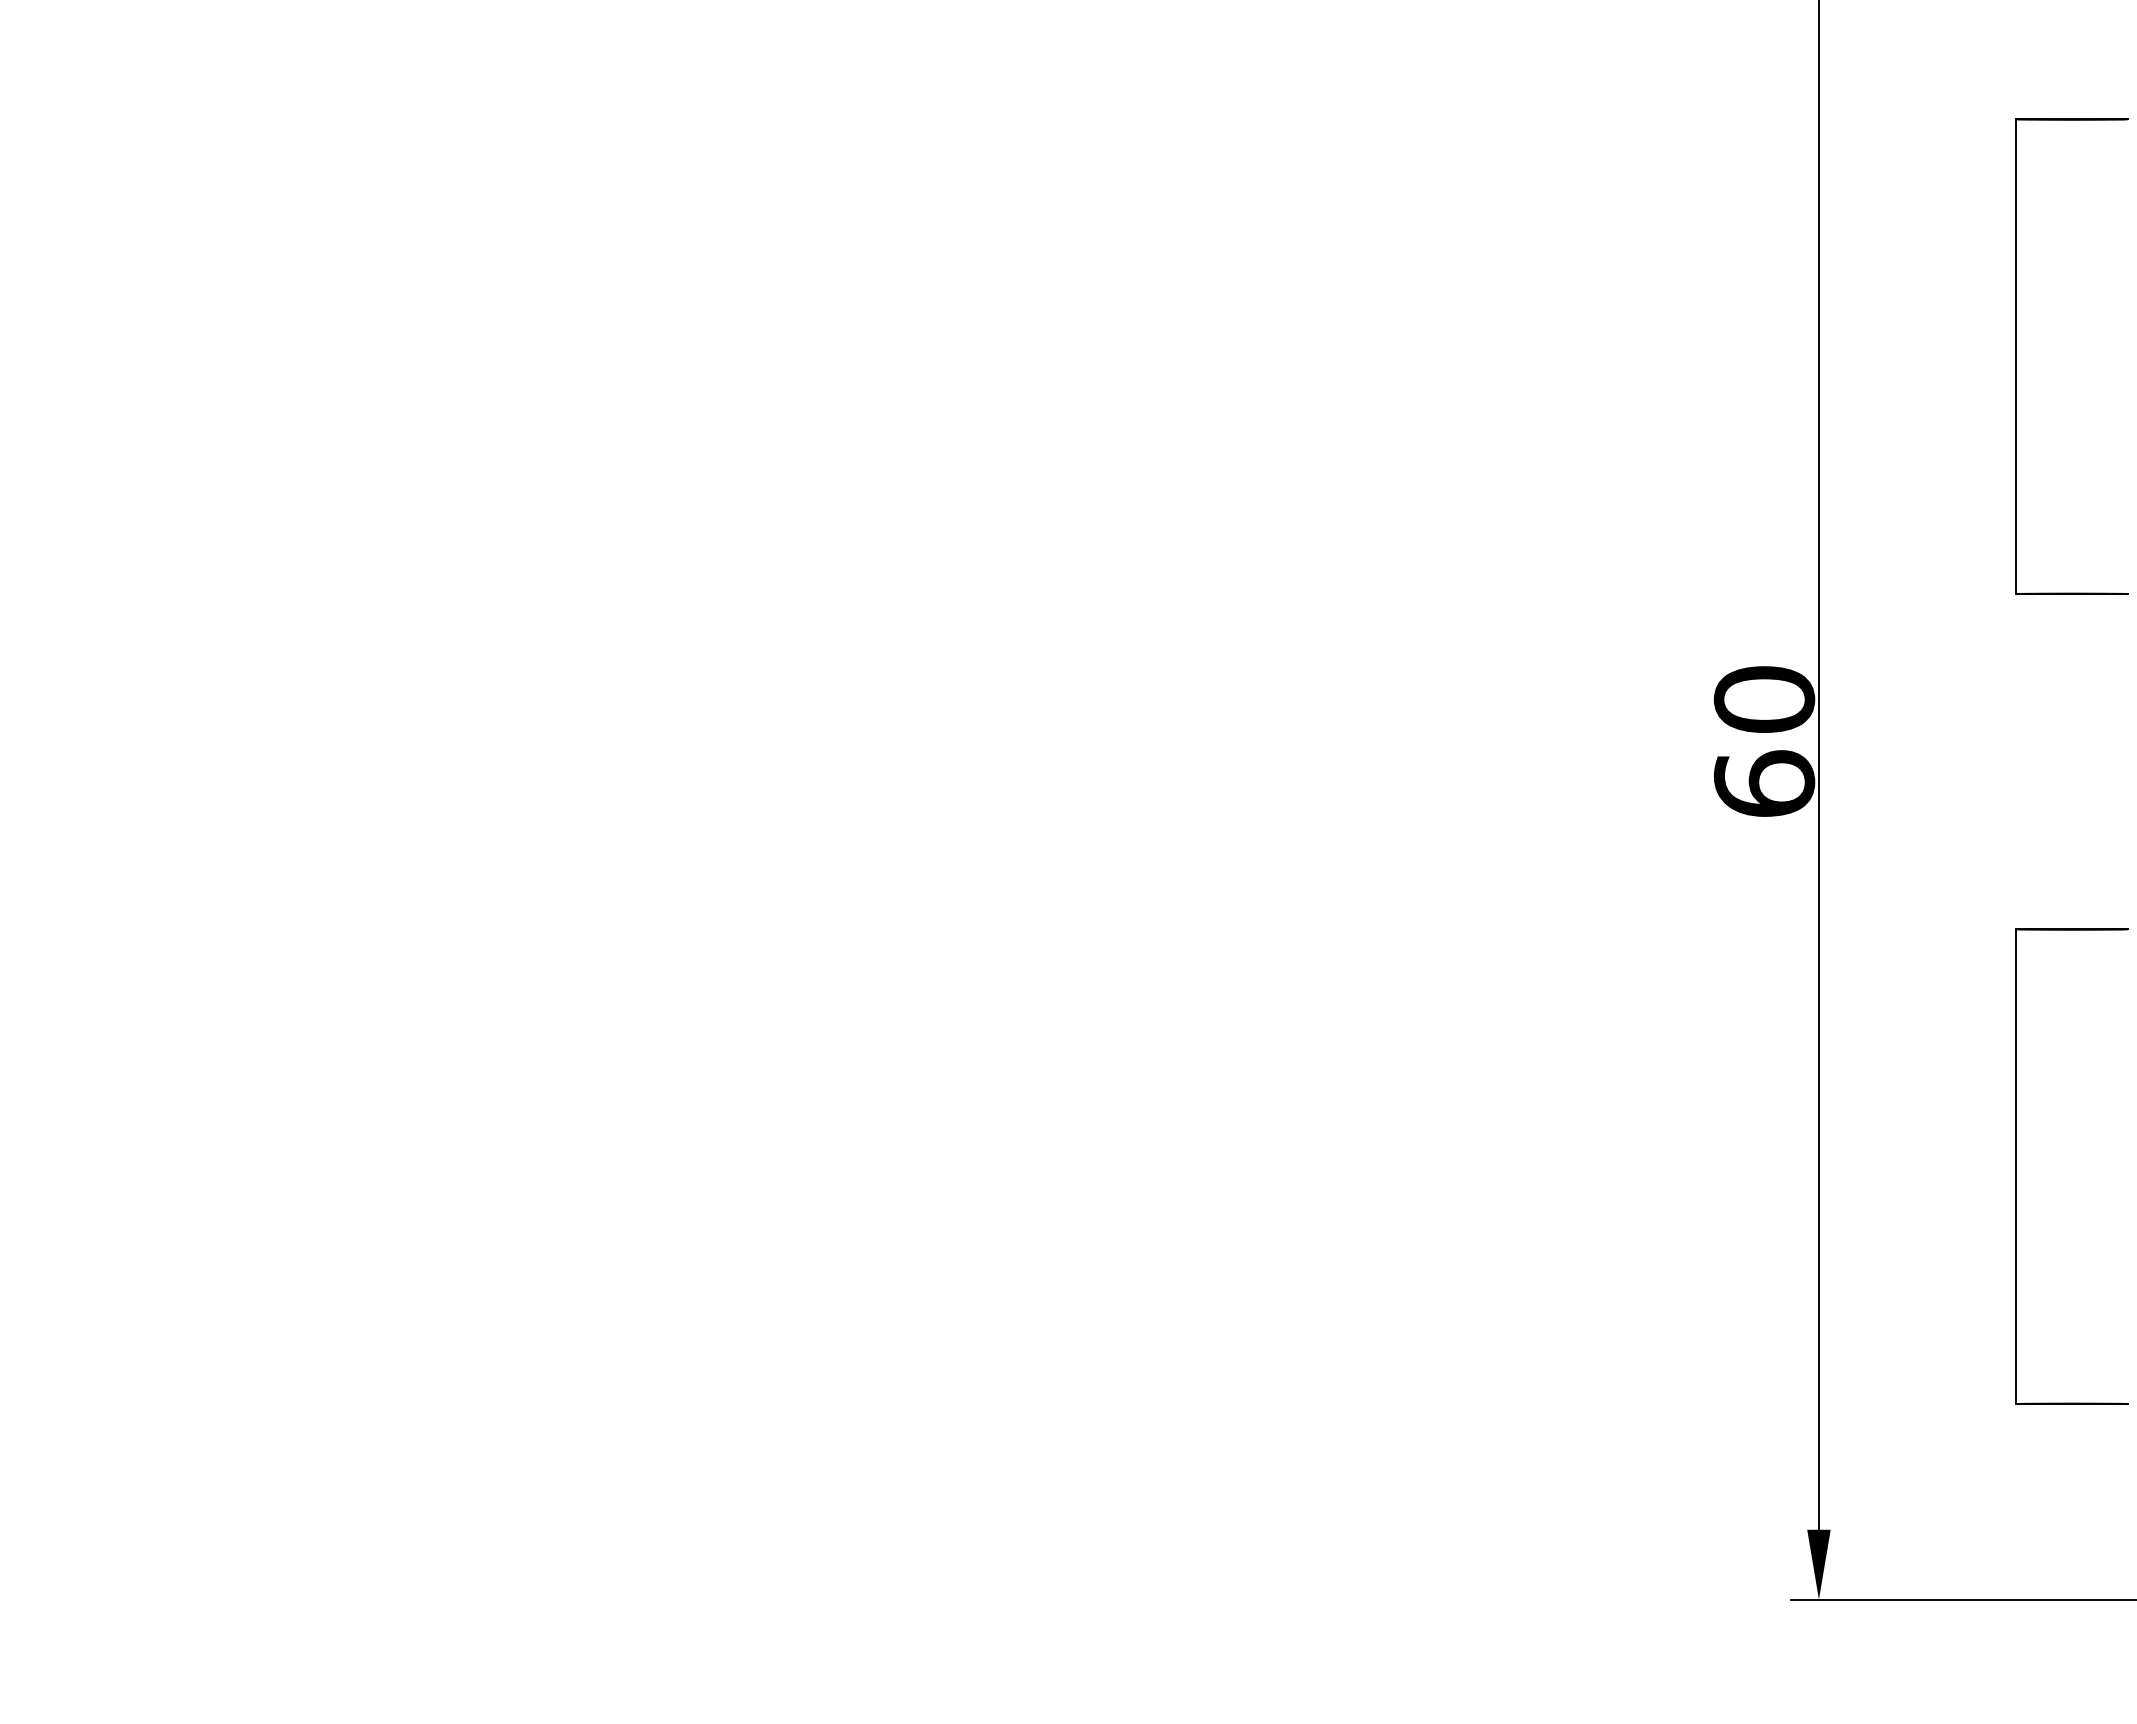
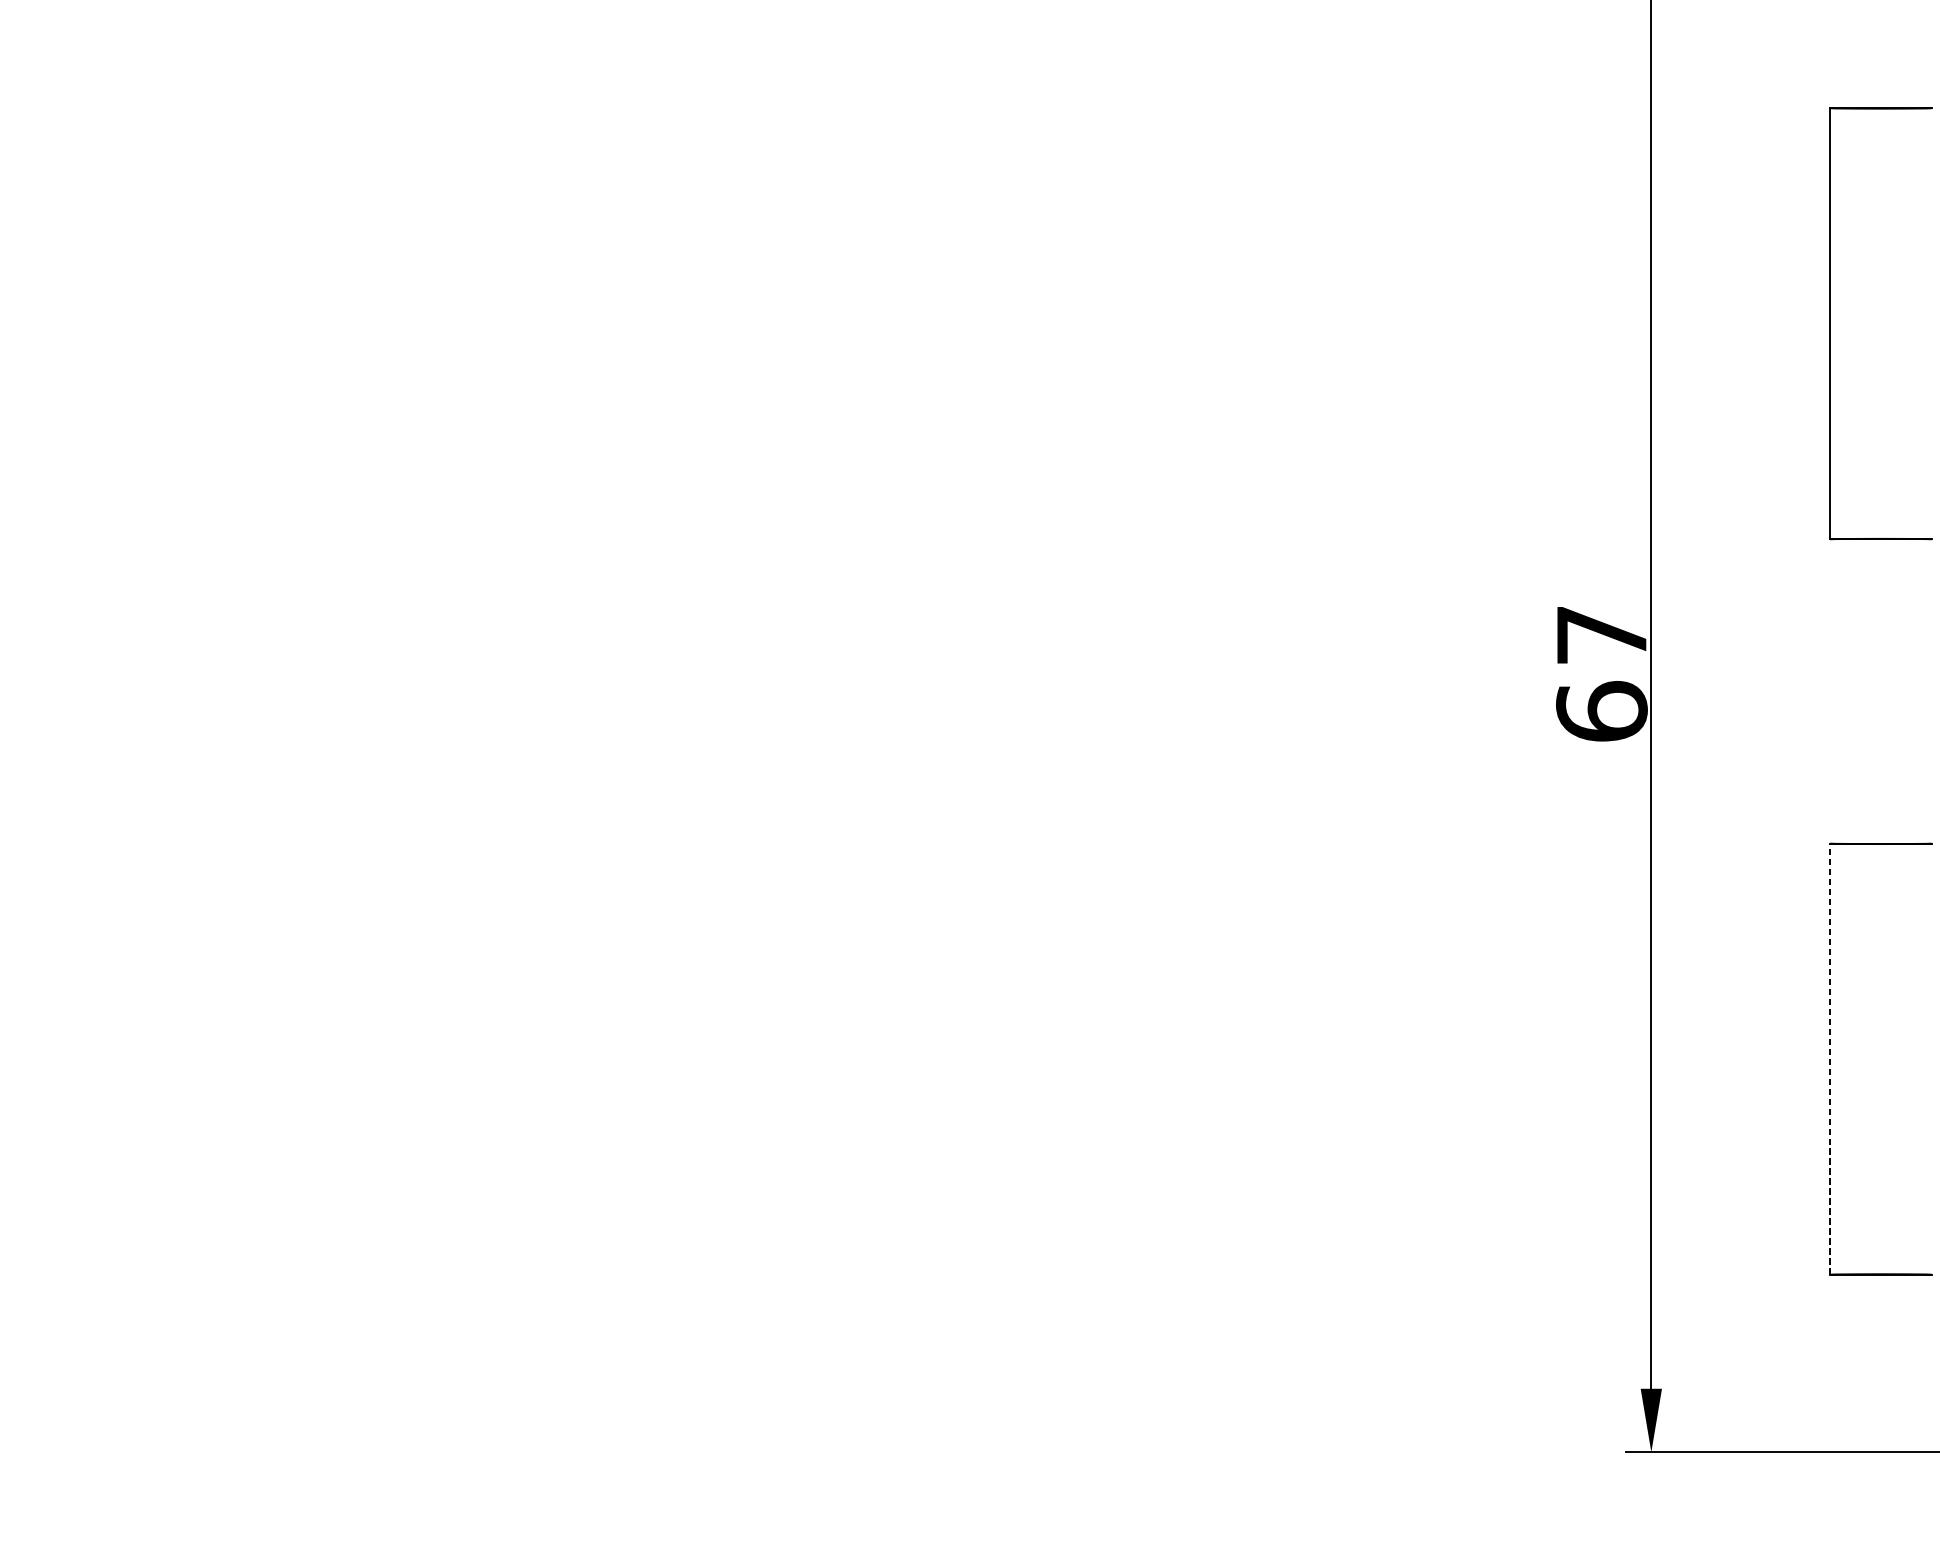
text: (1764, 699) -> (1601, 634), 60 -> 67
line: (2016, 1166) -> (1830, 1058), solid -> dashed

